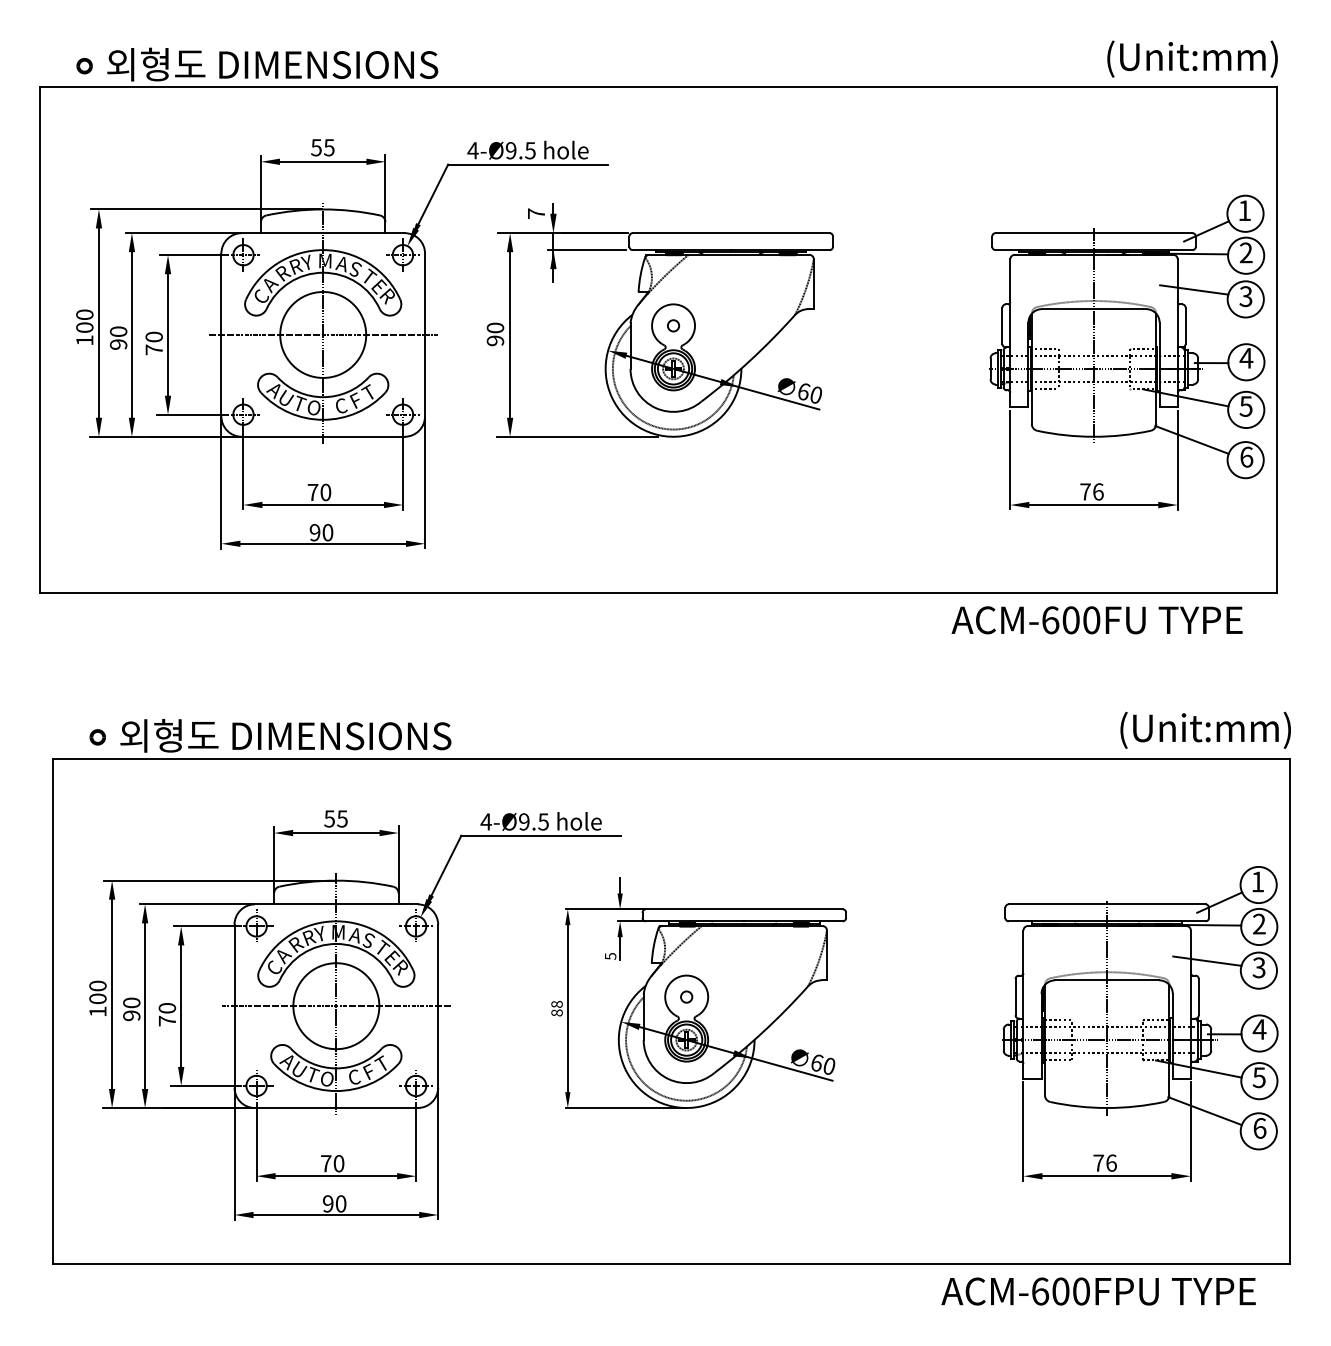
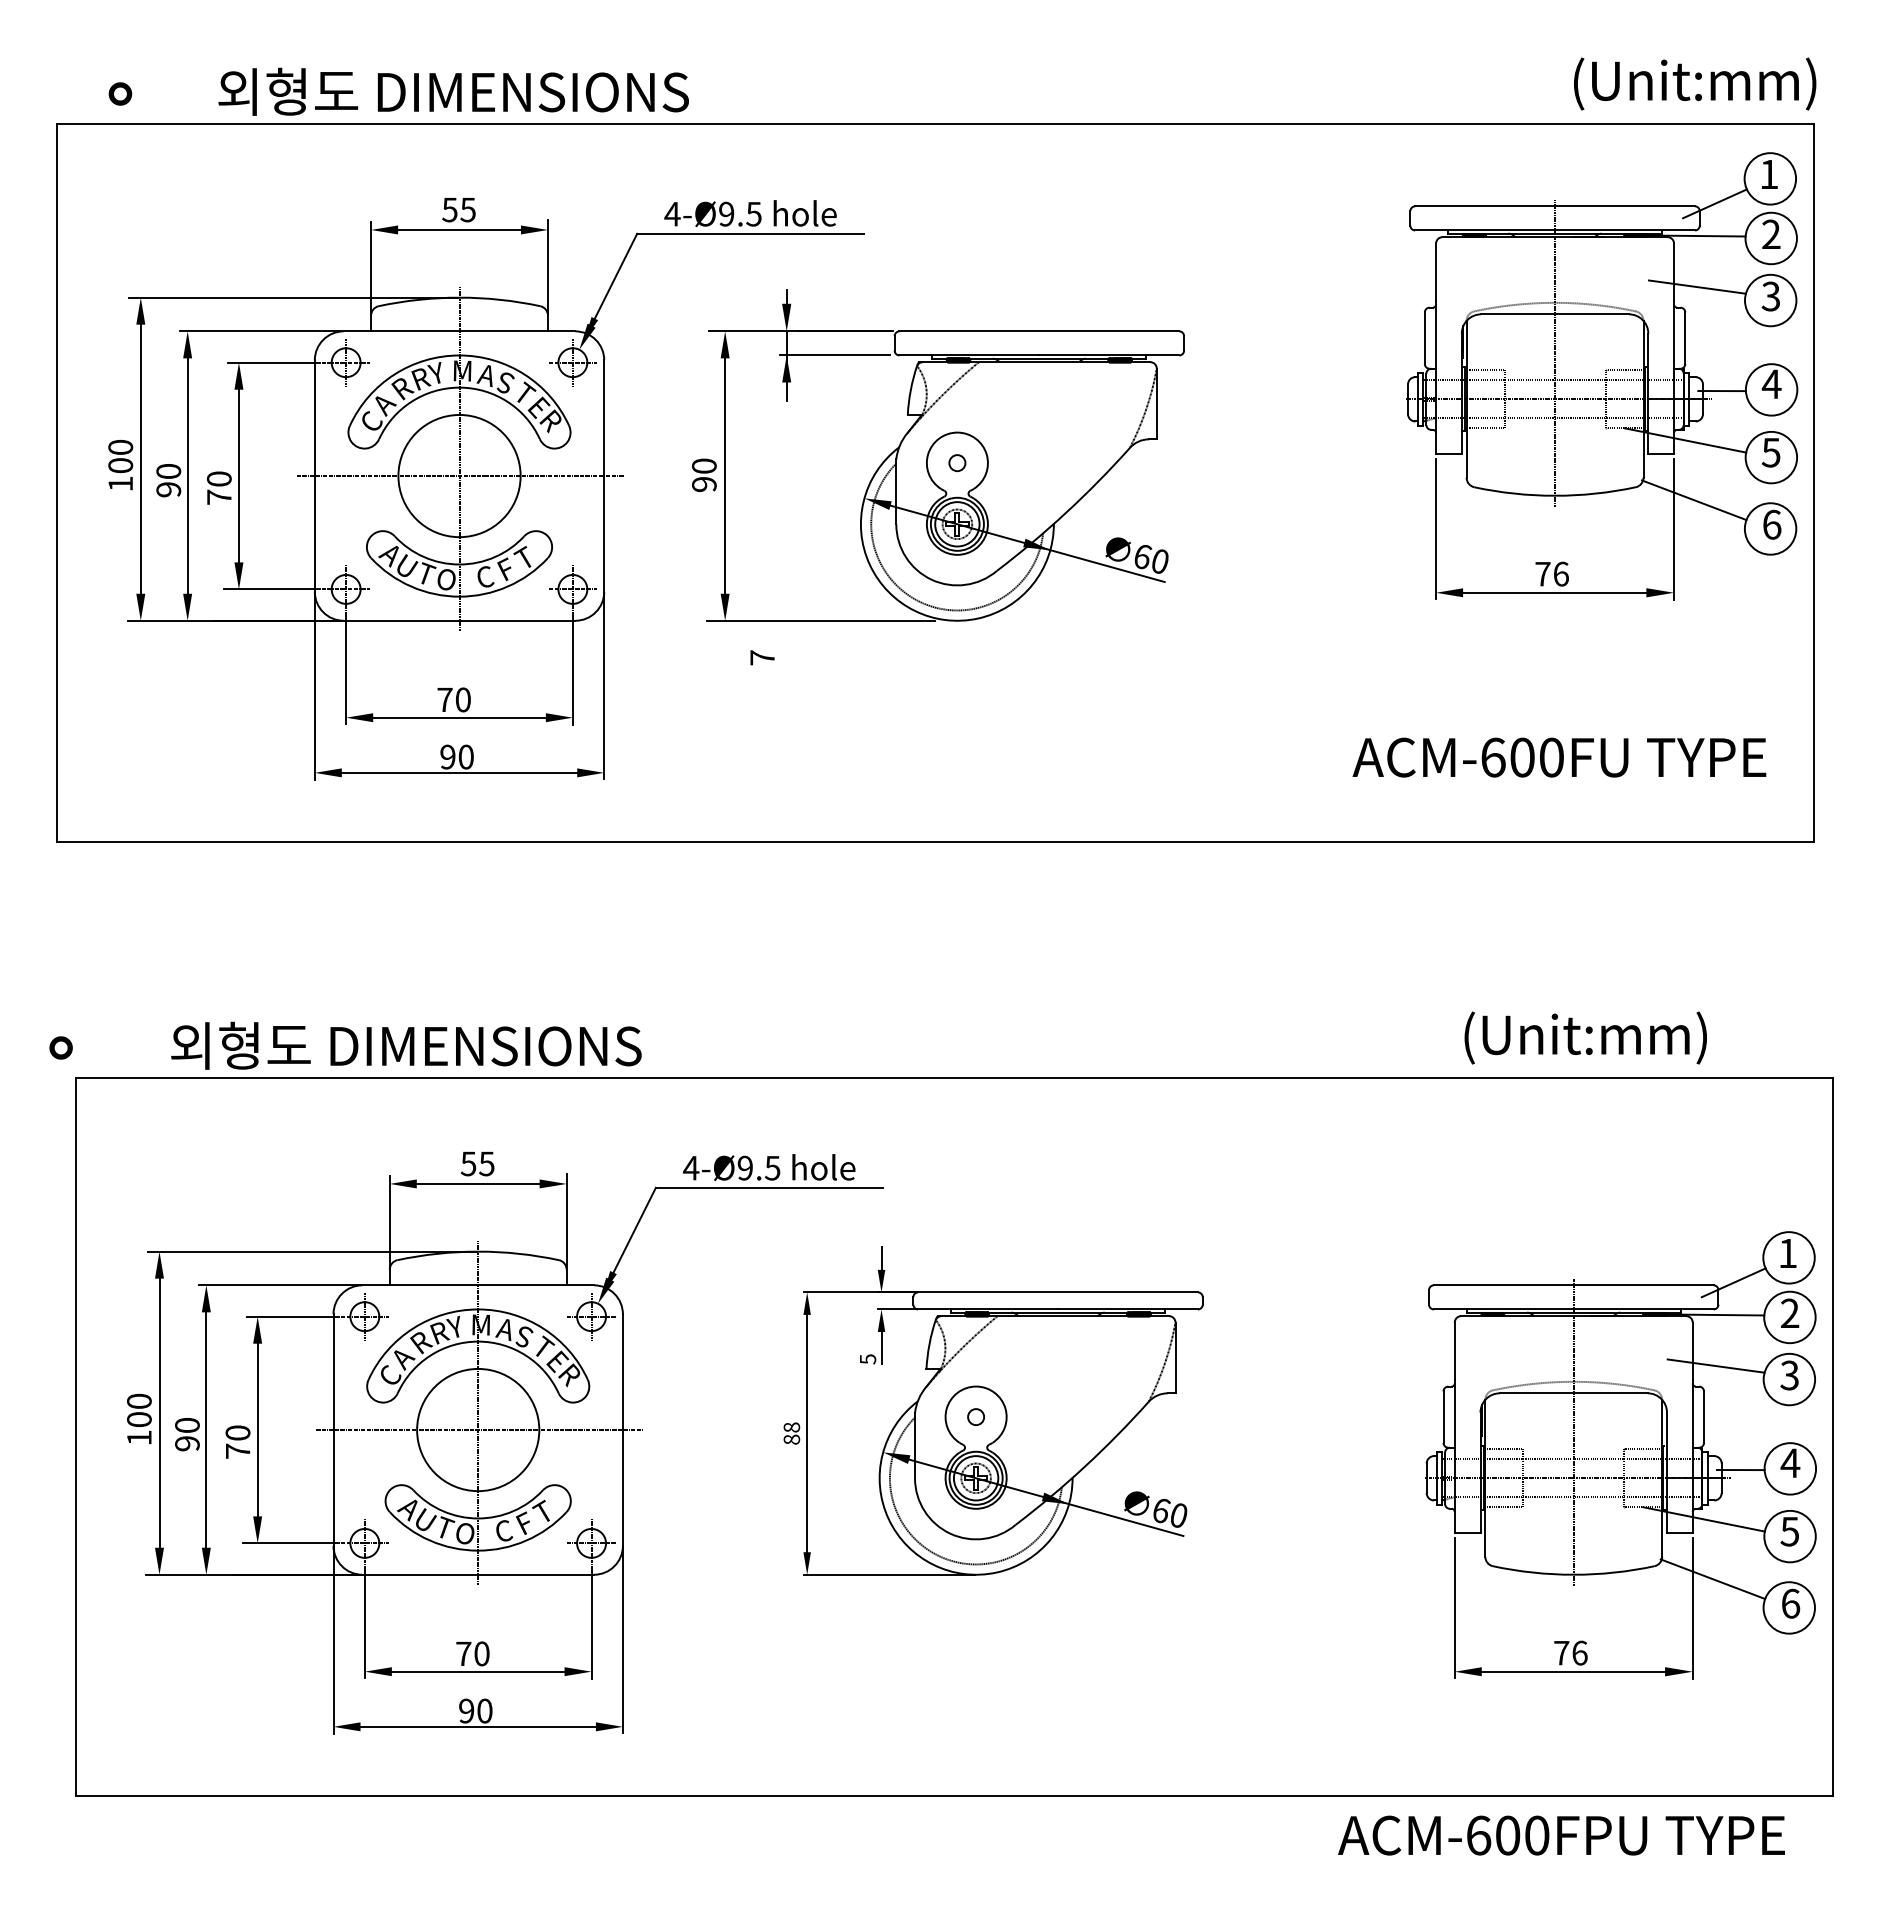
text: (272, 64) -> (453, 91), moved
text: (536, 213) -> (762, 657), moved
part: (1127, 352) -> (1602, 376), moved
text: (1097, 620) -> (1559, 757), moved
text: (1205, 729) -> (1585, 1037), moved
part: (97, 737) -> (60, 1047), moved

